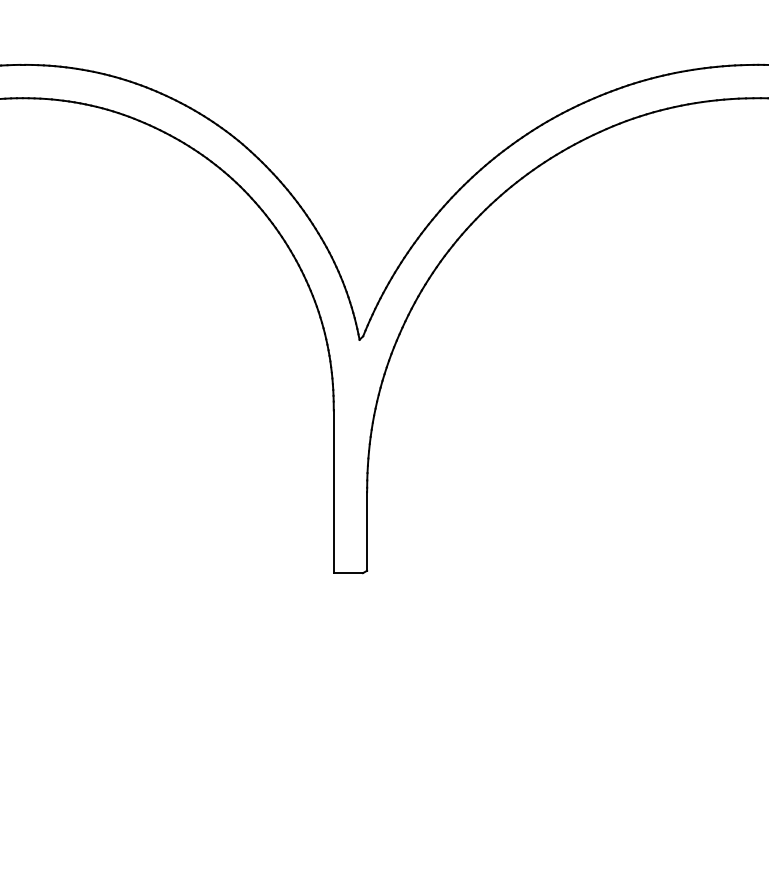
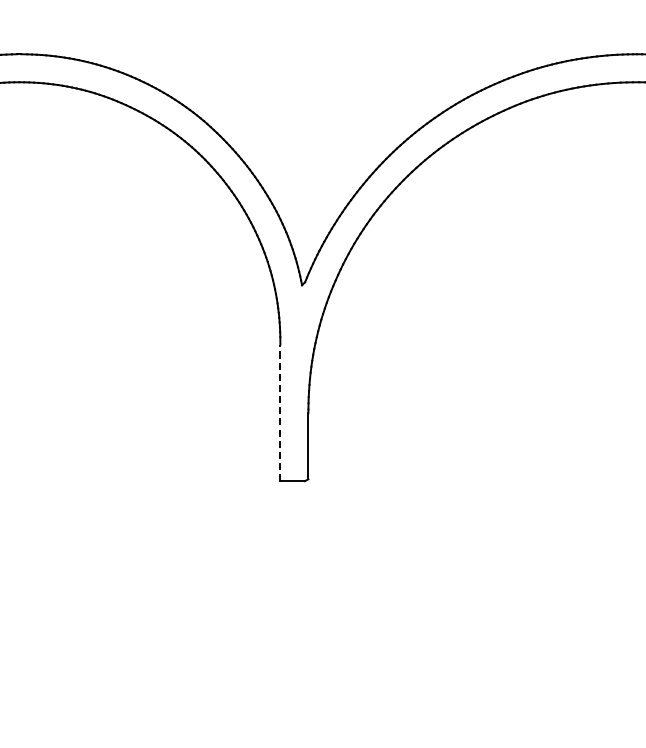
line: (333, 491) -> (280, 412), solid -> dashed

